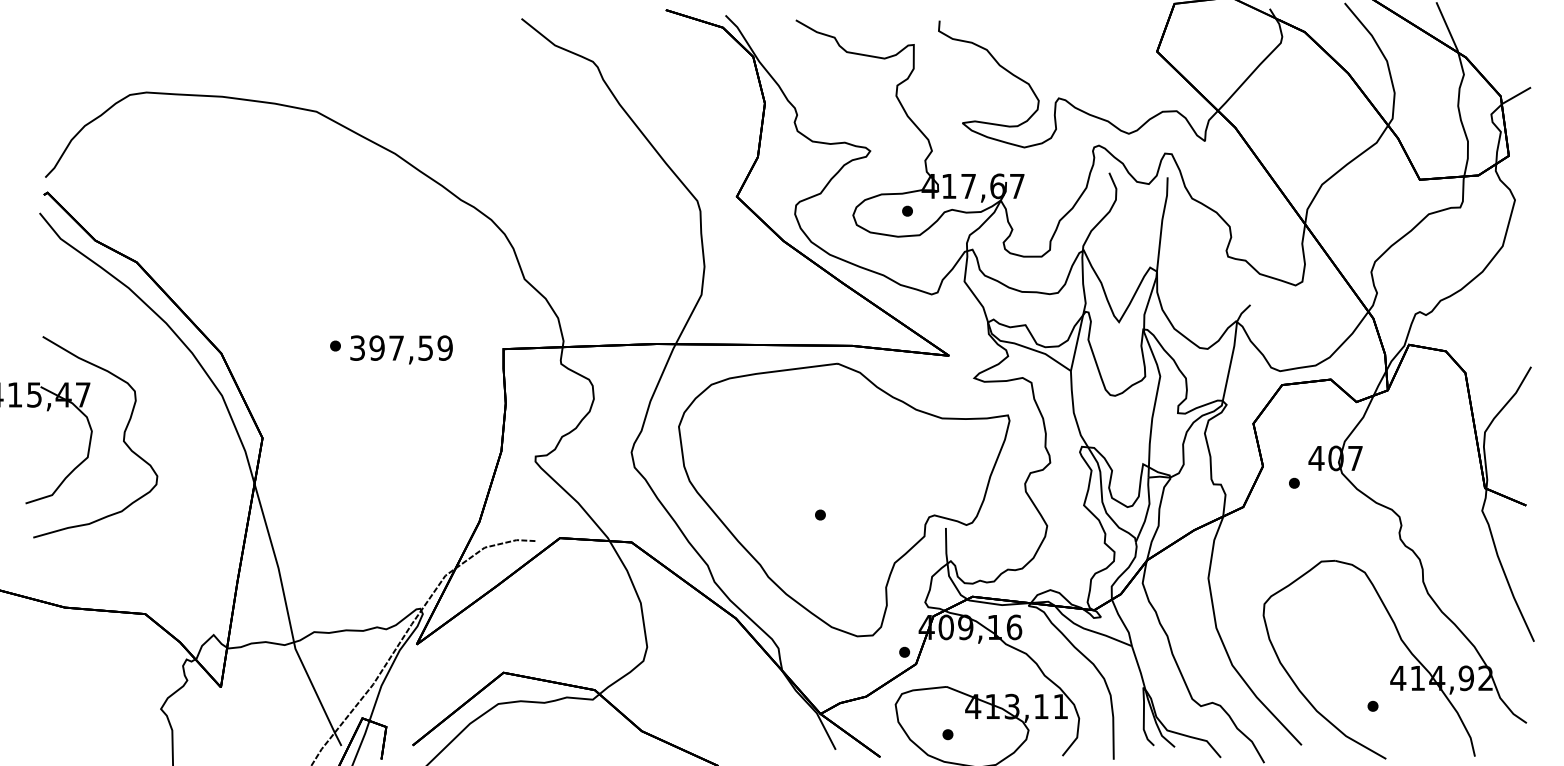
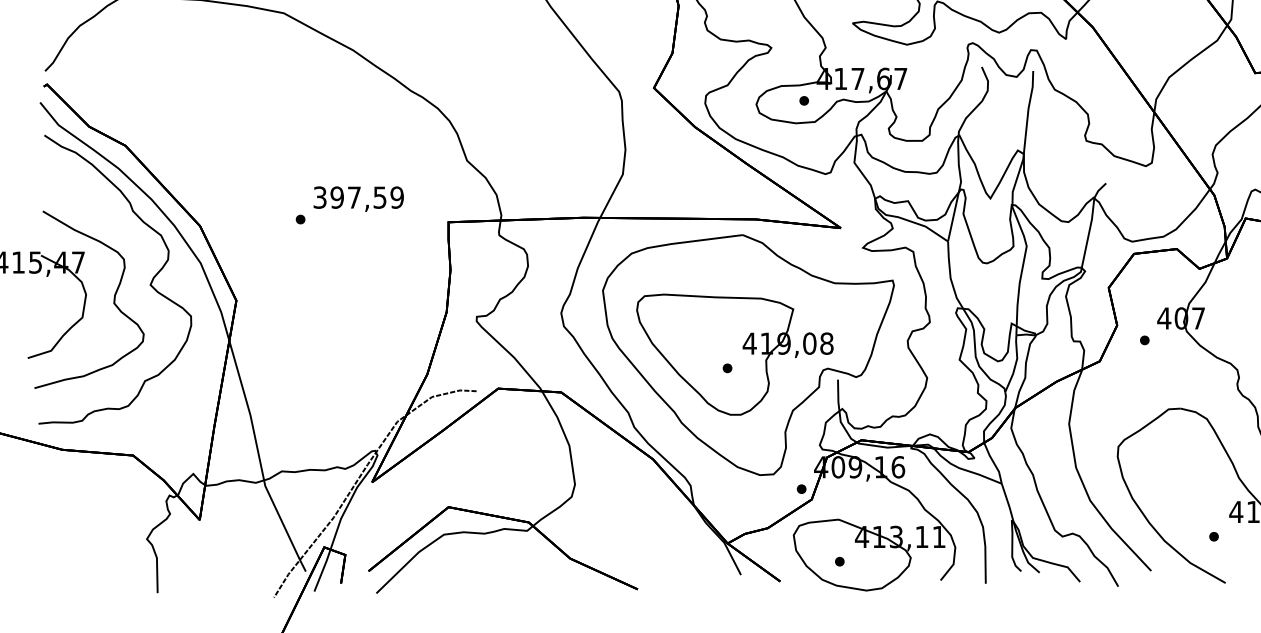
text: (401, 349) -> (358, 198), moved
curve: (164, 418) -> (150, 283), added
part: (828, 499) -> (734, 354), added

